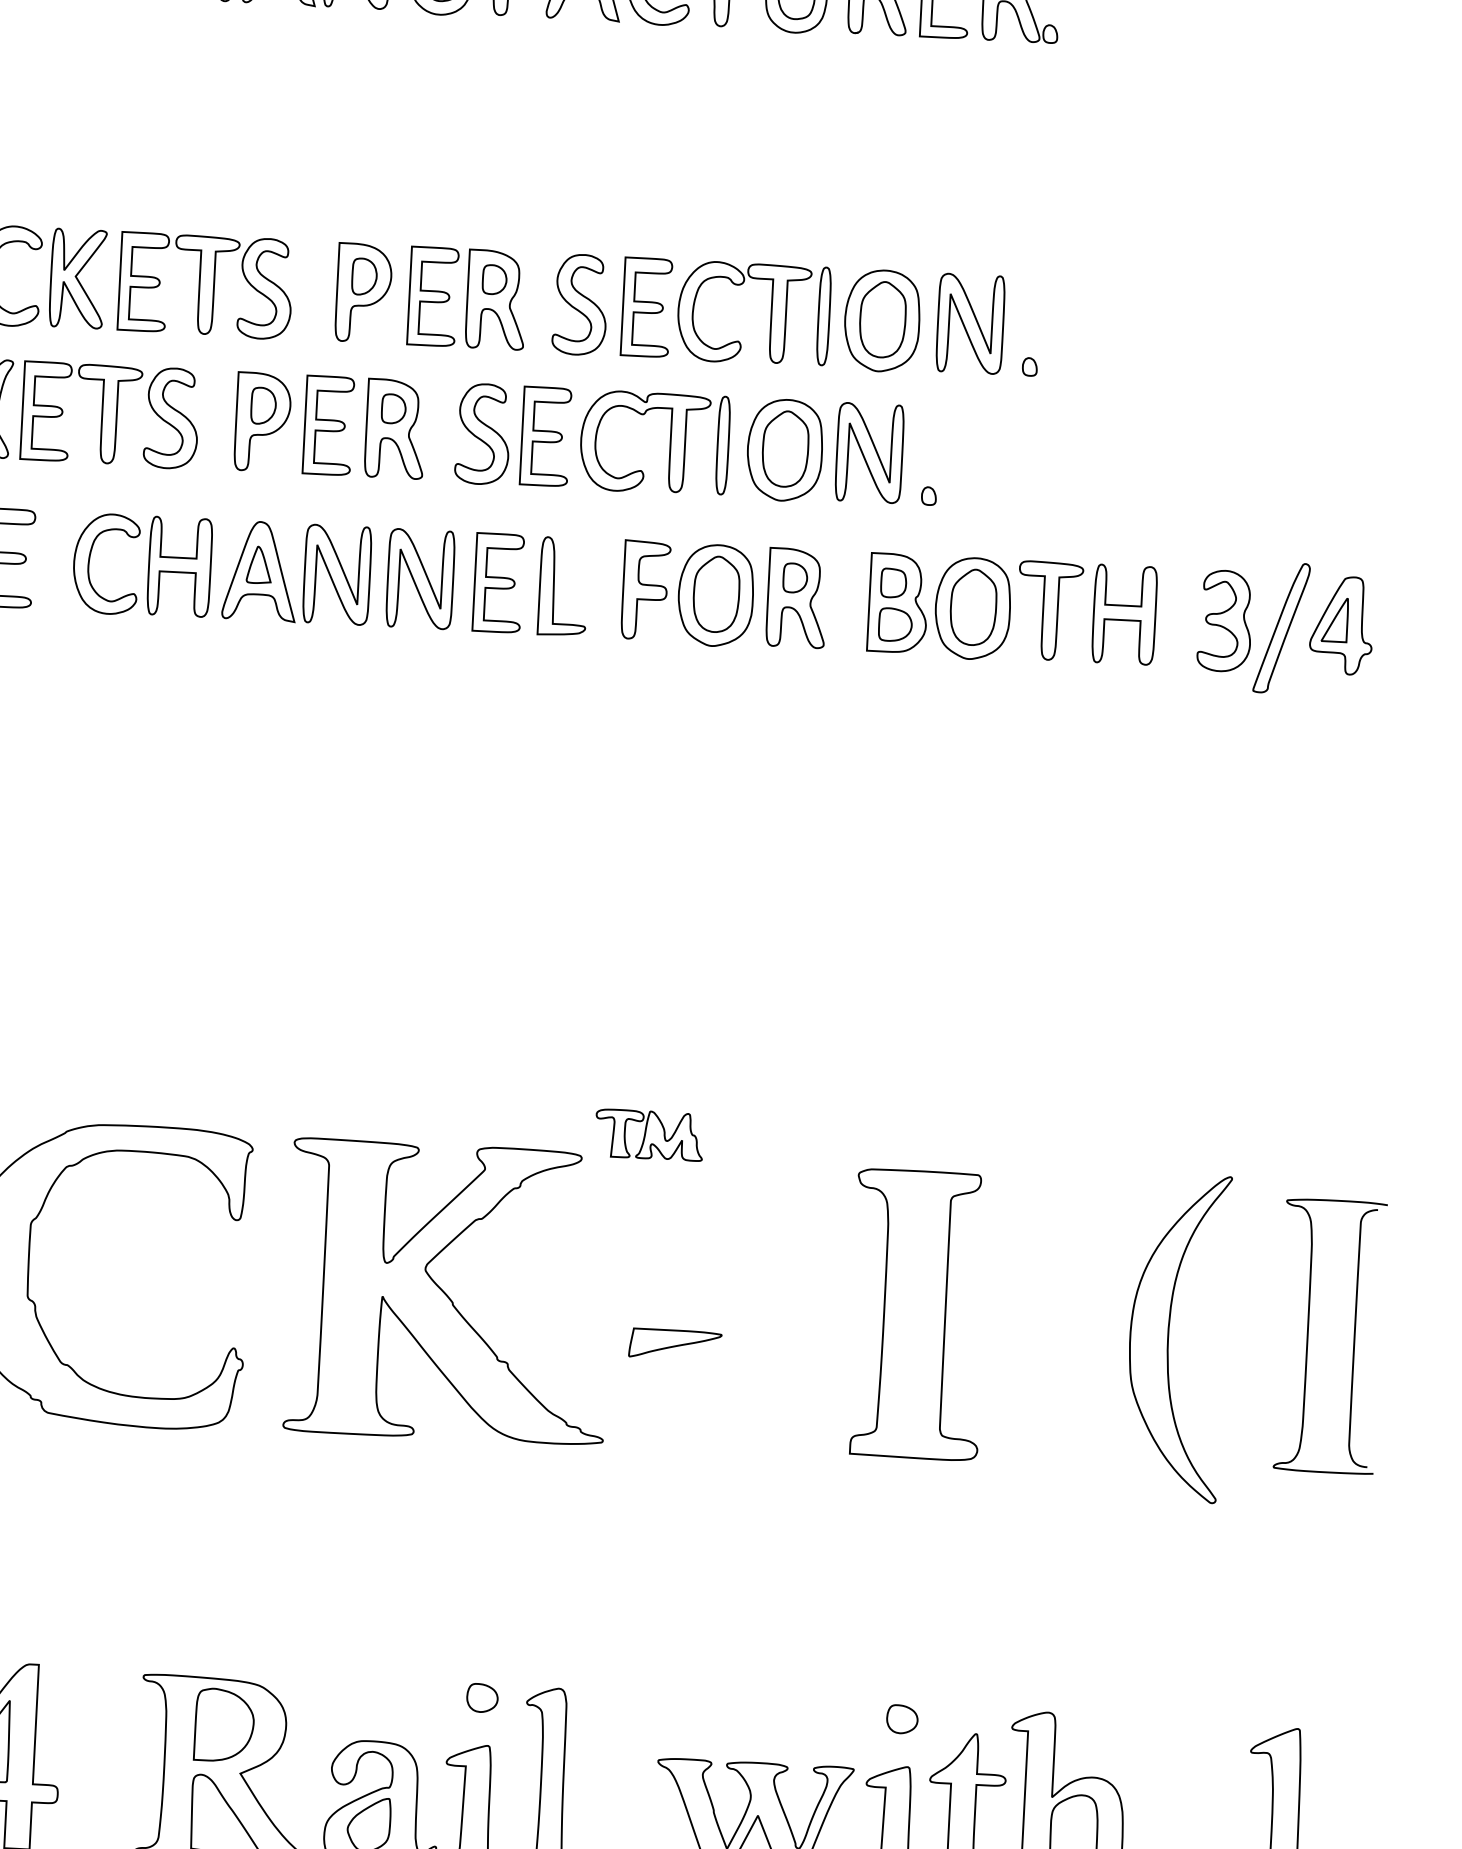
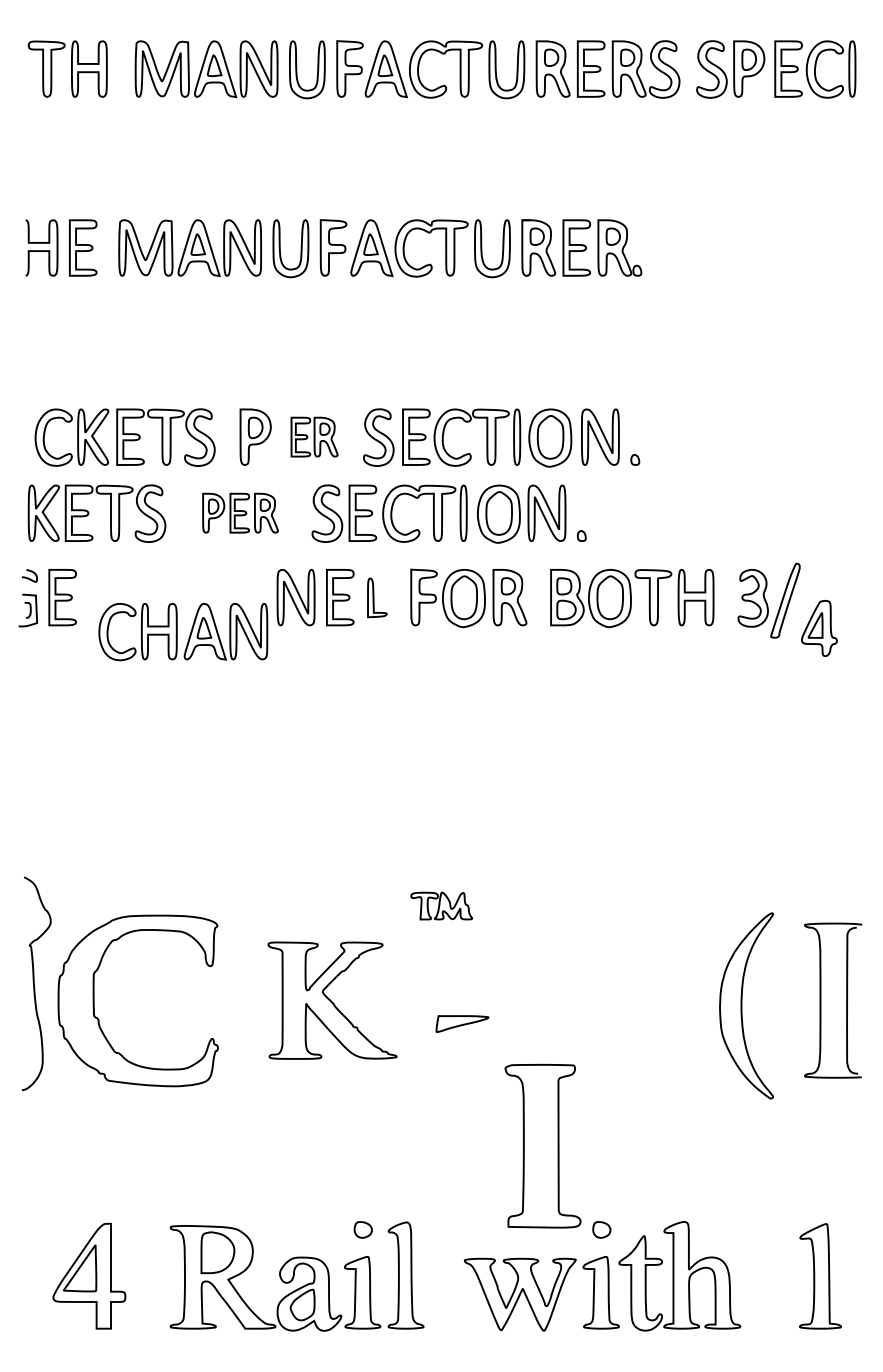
part: (467, 297) -> (314, 436), size x0.7
part: (330, 424) -> (240, 512), size x0.7
part: (222, 570) -> (183, 632), moved
part: (563, 586) -> (377, 597), size x0.7
part: (1341, 625) -> (819, 628), moved
part: (448, 1291) -> (332, 1000), size x0.7
part: (917, 1313) -> (542, 1145), moved

